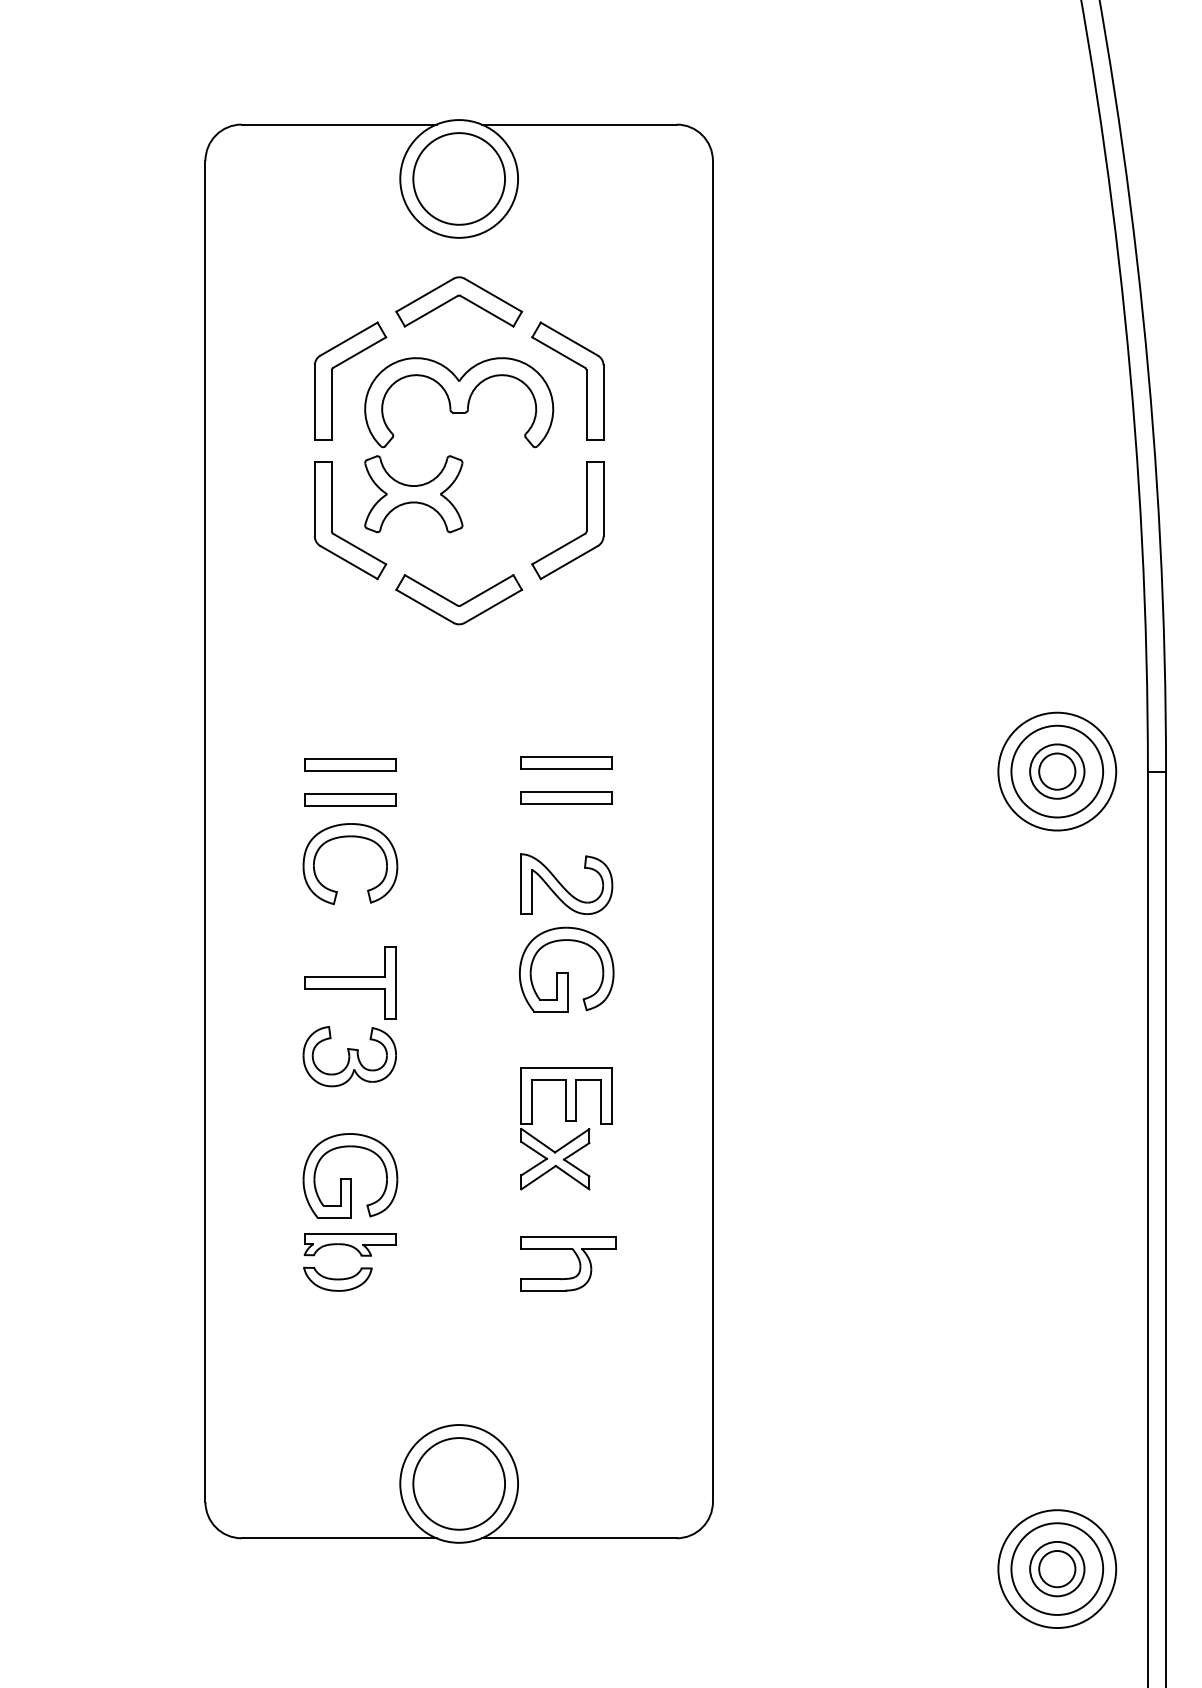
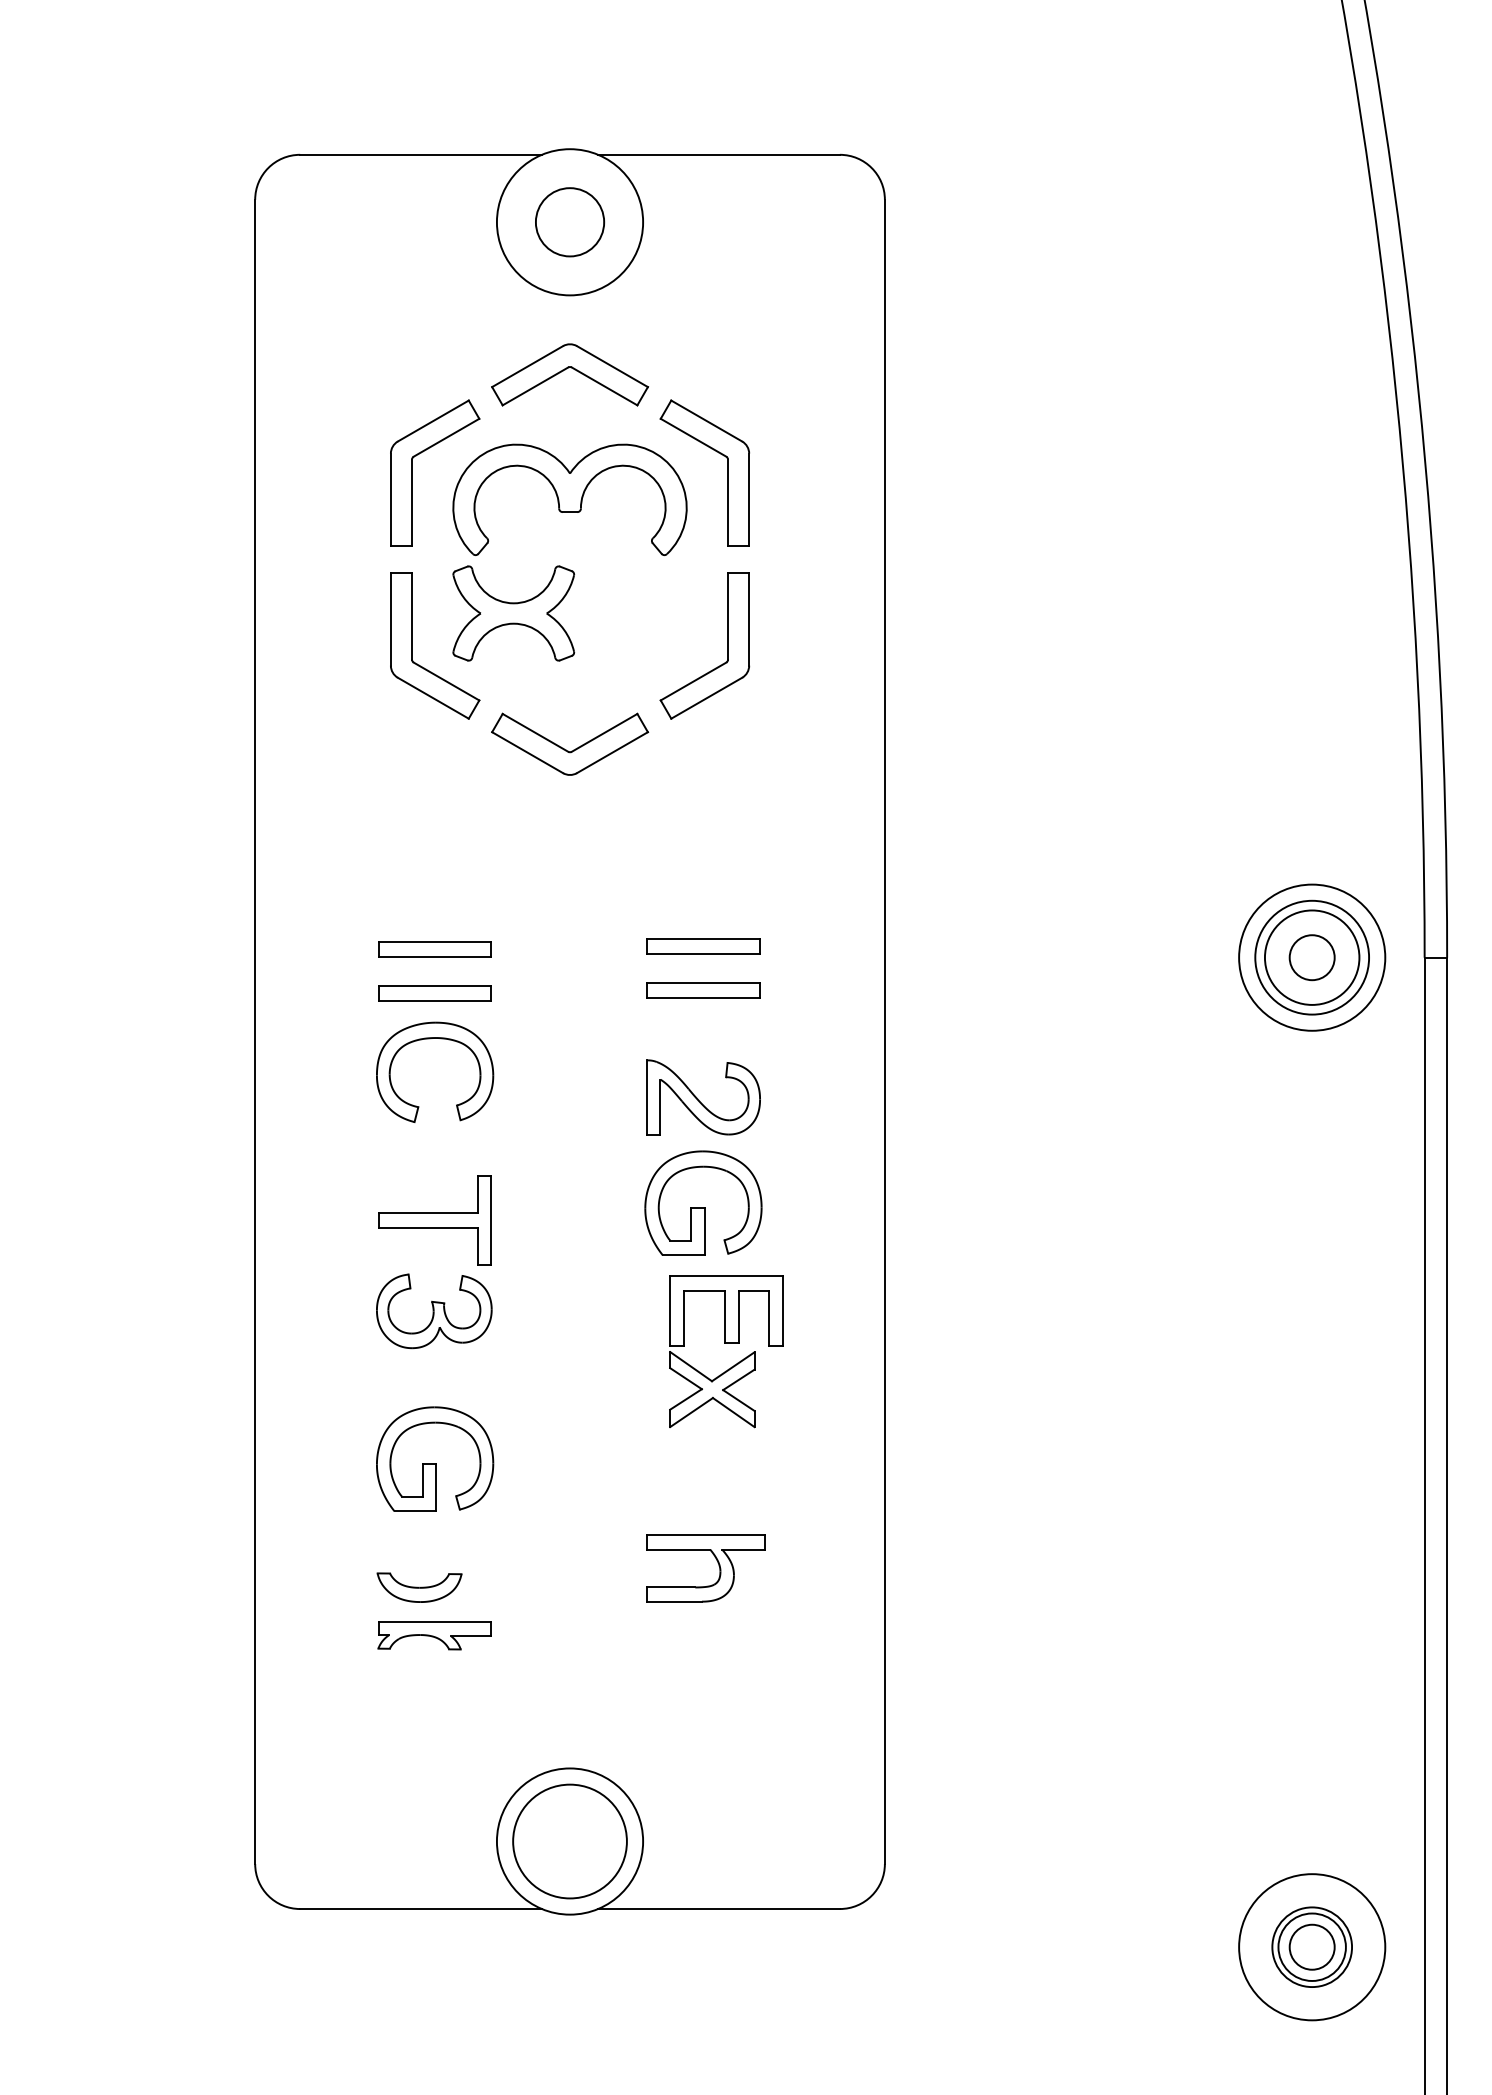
circle: (458, 179) -> (569, 222), size x0.6
circle: (1056, 771) -> (1311, 957), size x1.4
part: (566, 1122) -> (726, 1343), moved
part: (349, 1244) -> (434, 1635), moved
circle: (1057, 1569) -> (1312, 1947), size x0.7

